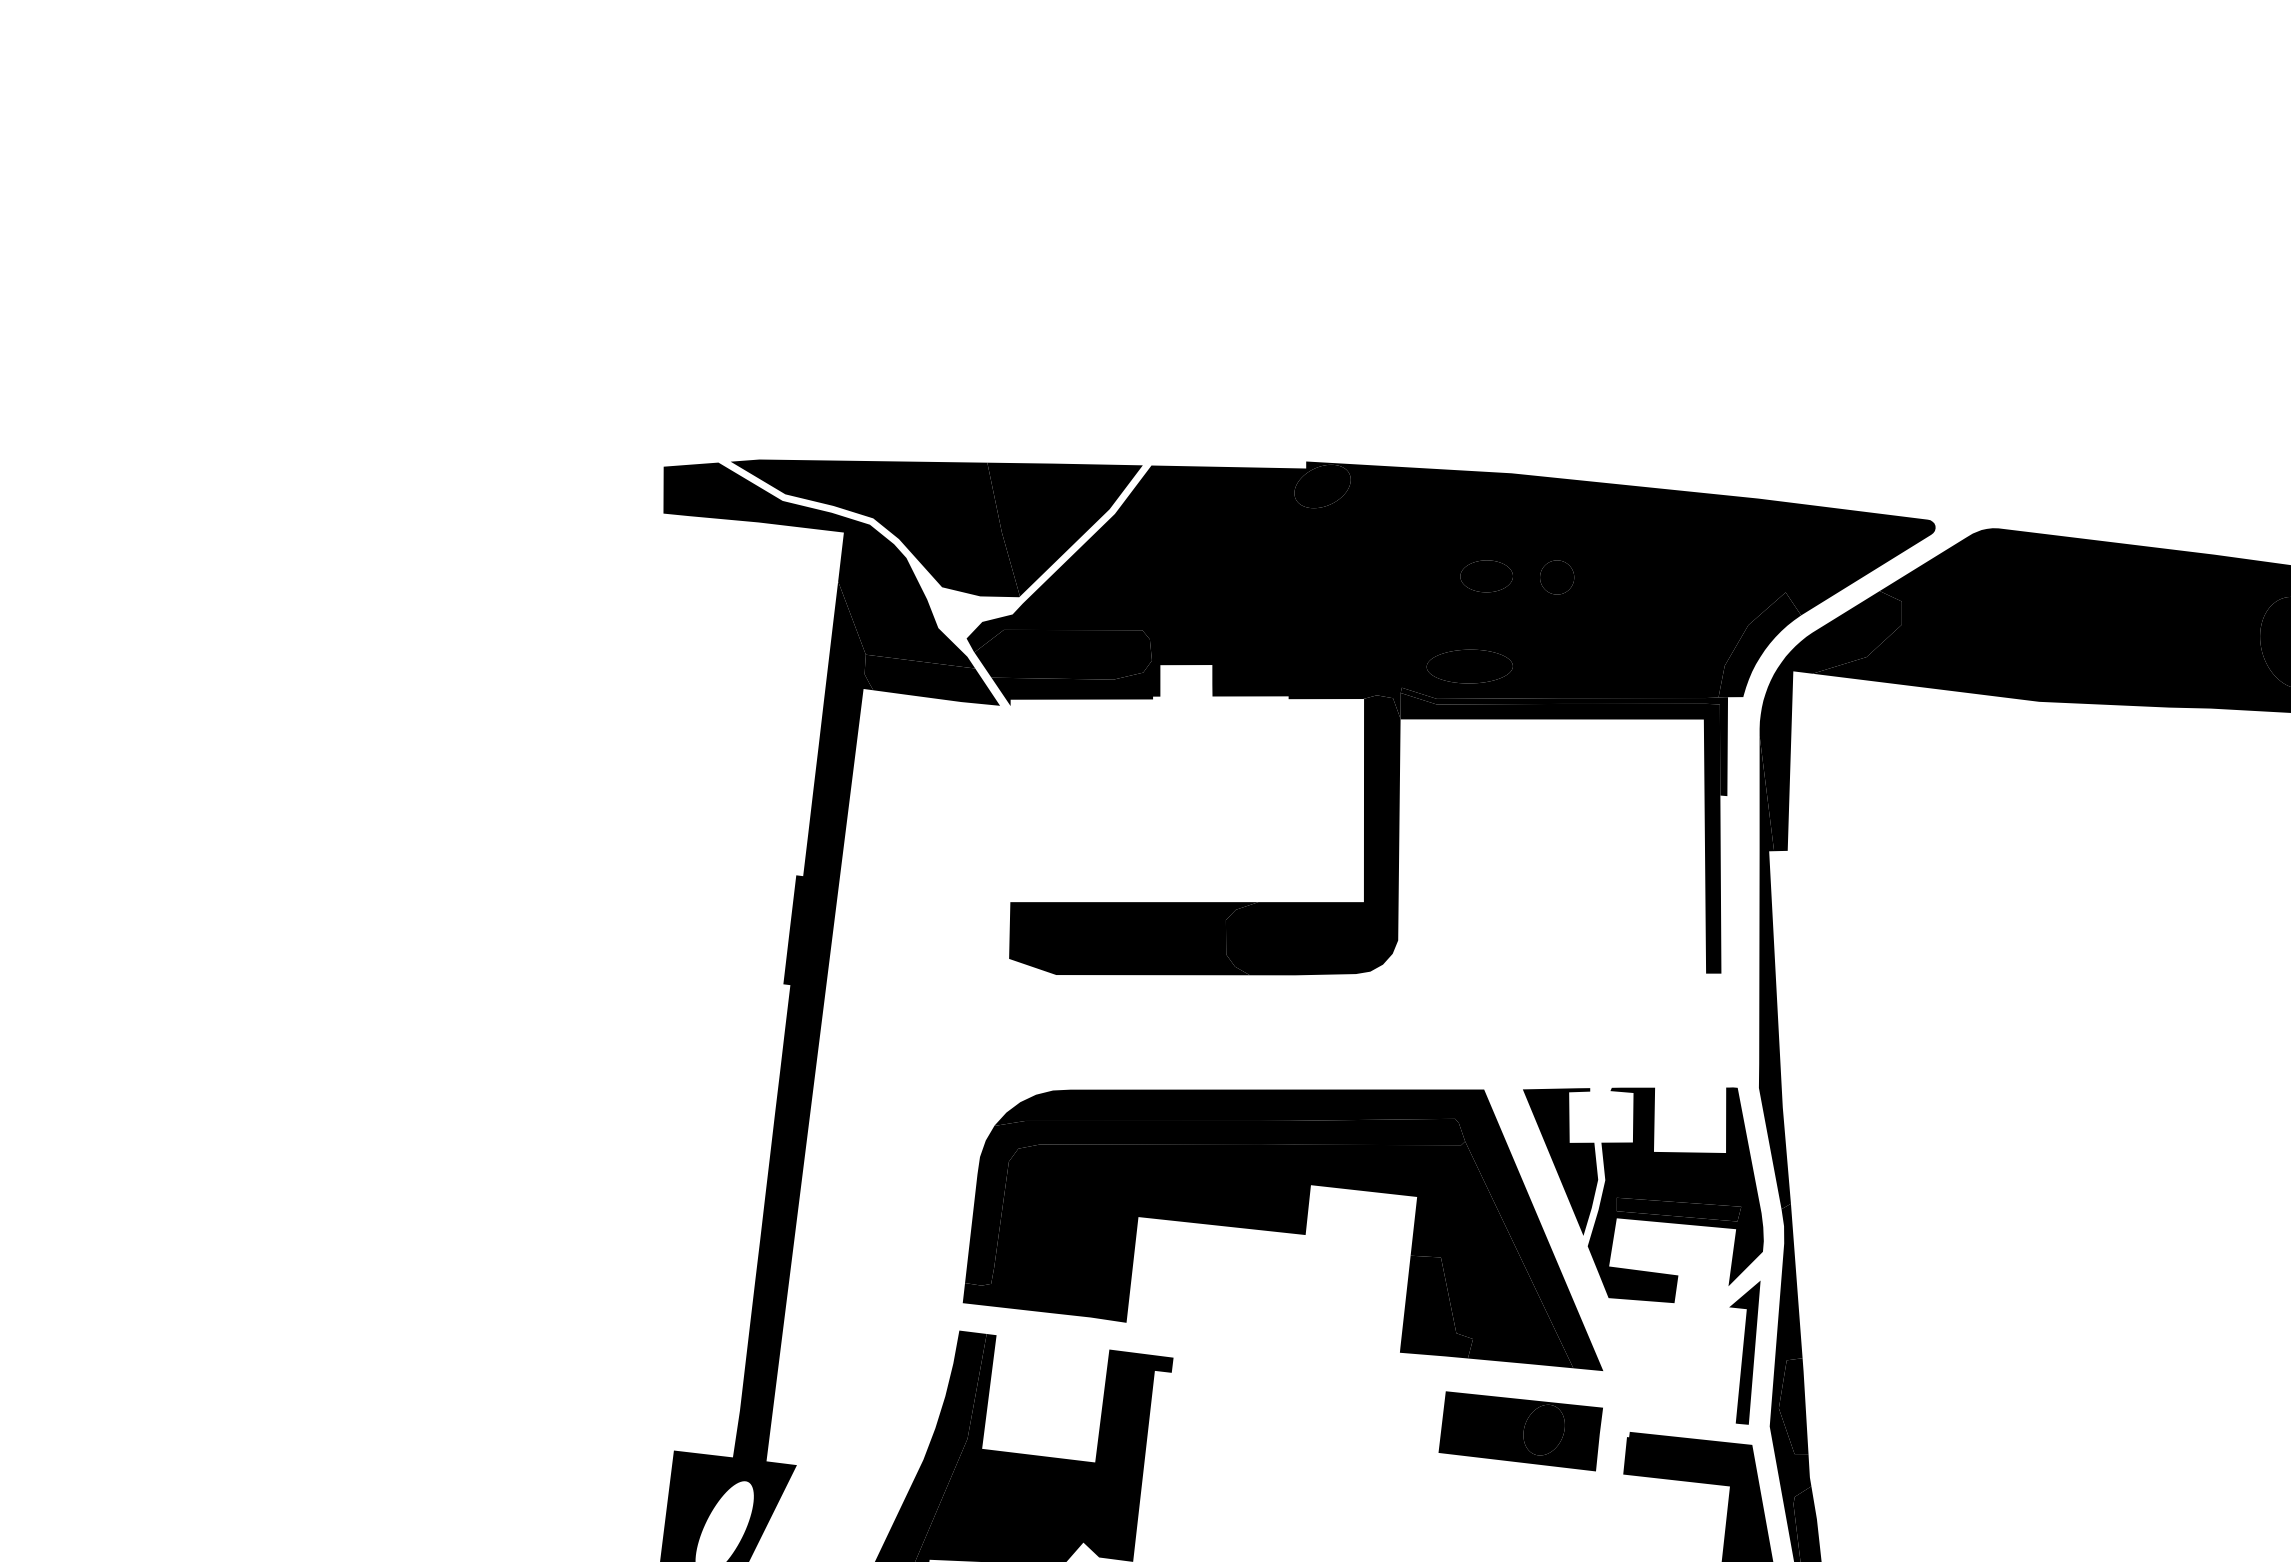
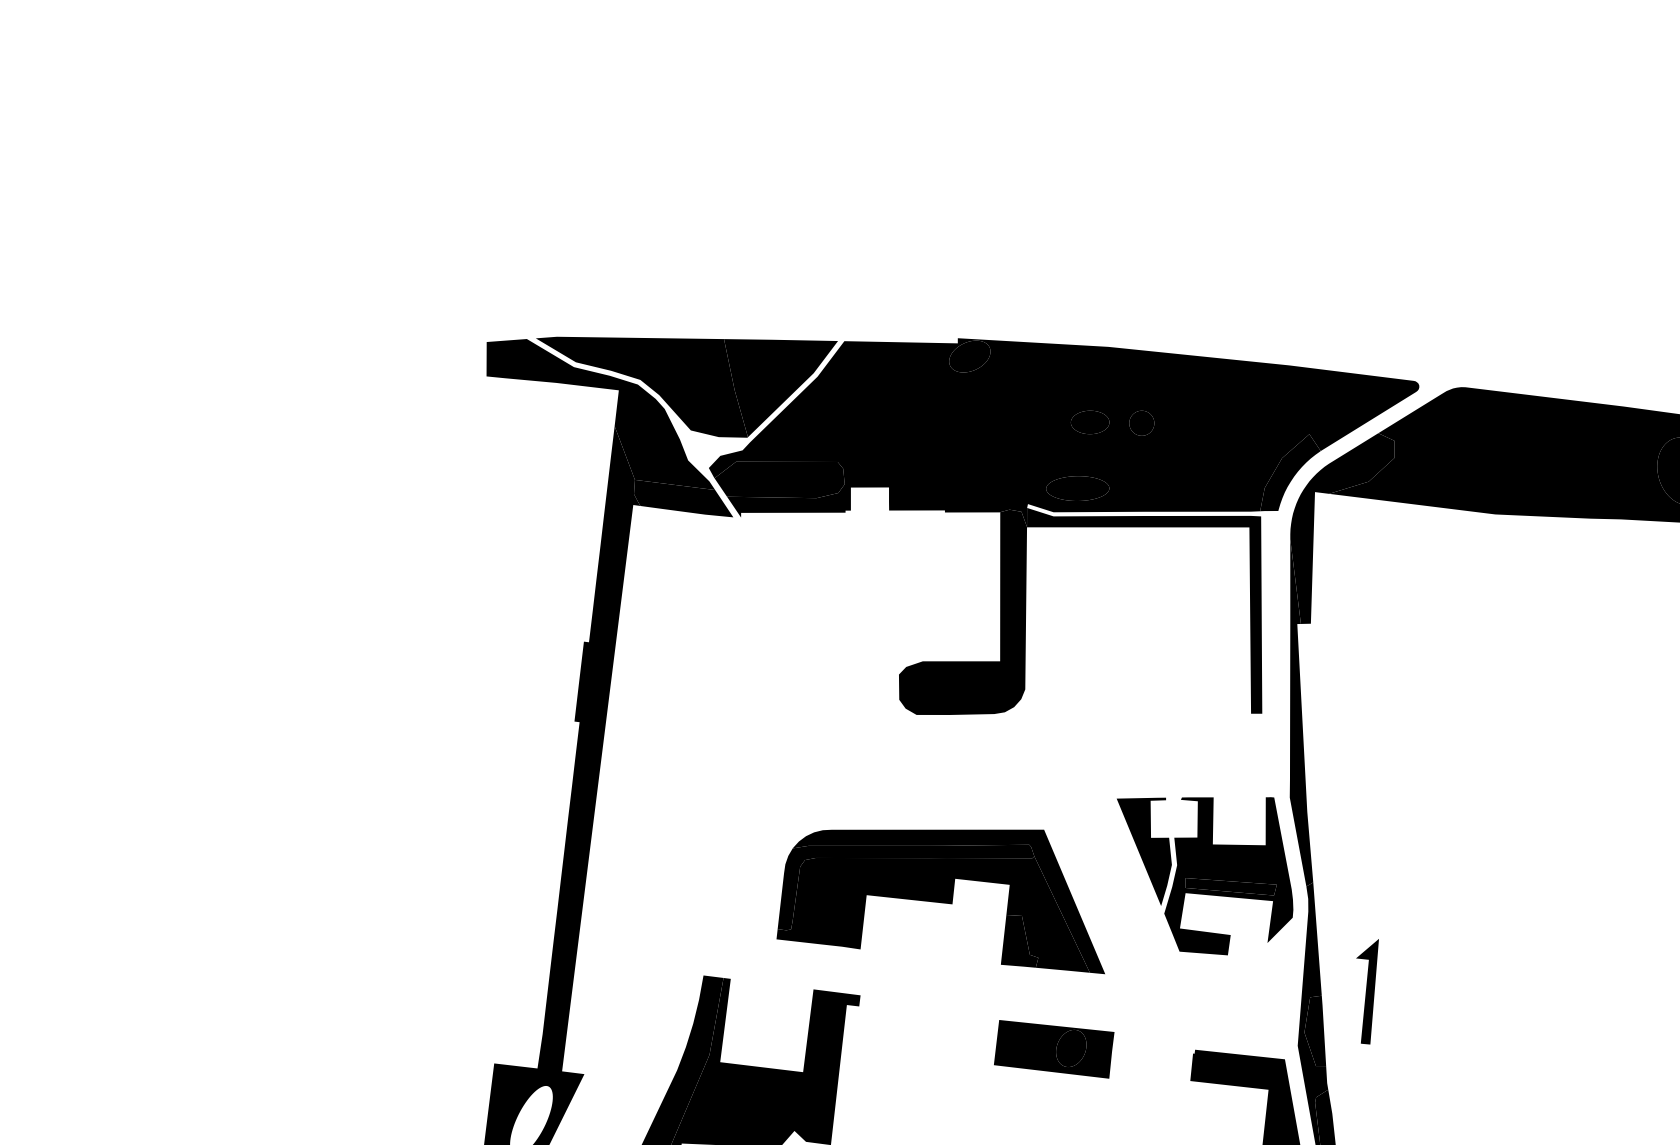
fill: (1564, 741) -> (1147, 543), removed
fill: (1132, 937) -> (830, 687), removed
part: (1282, 1229) -> (940, 901), size x0.7
part: (1744, 1352) -> (1367, 991), moved
part: (1521, 1431) -> (1054, 1049), moved

